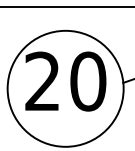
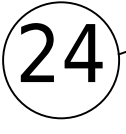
text: (88, 81) -> (83, 52), 20 -> 24

